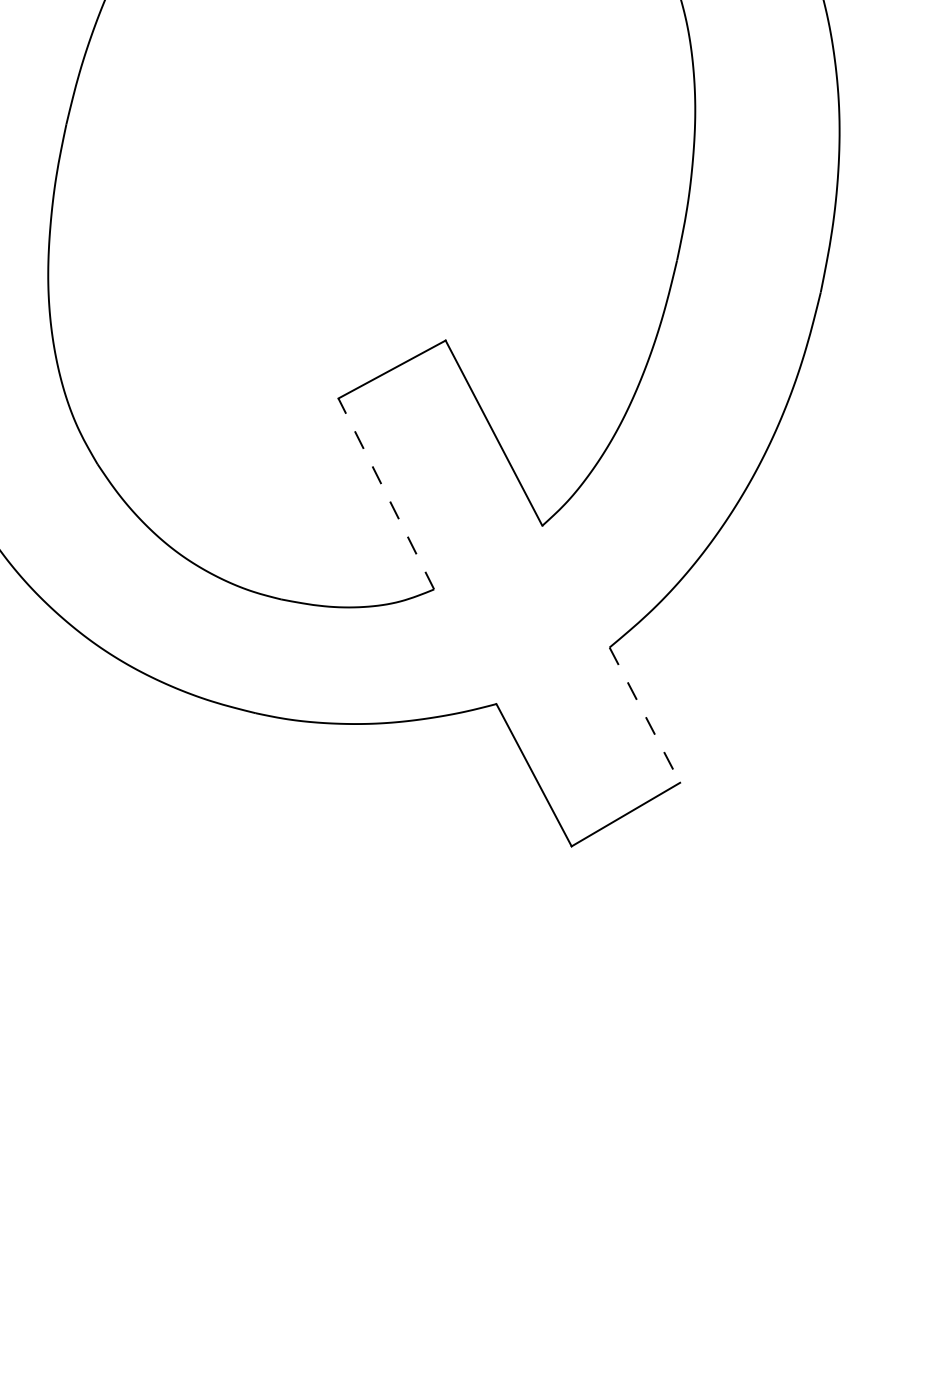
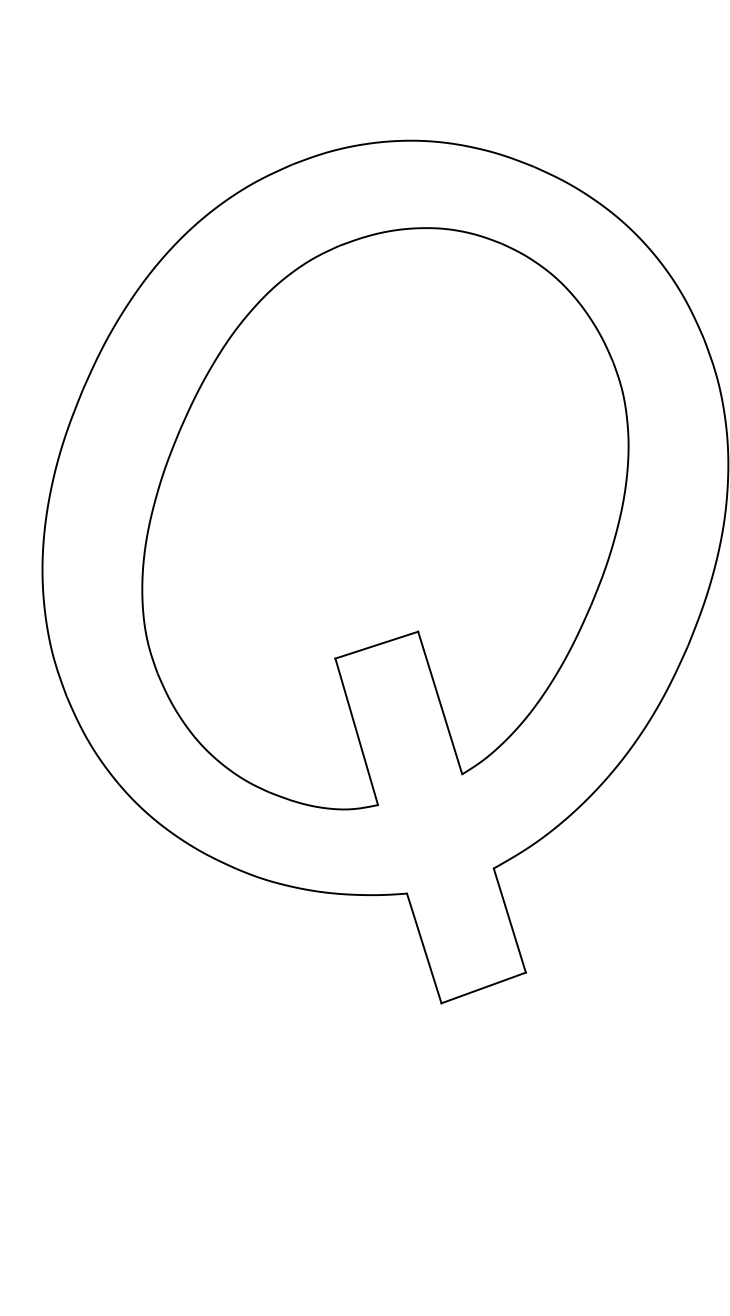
line: (385, 493) -> (356, 731), dashed -> solid
line: (644, 716) -> (509, 921), dashed -> solid

